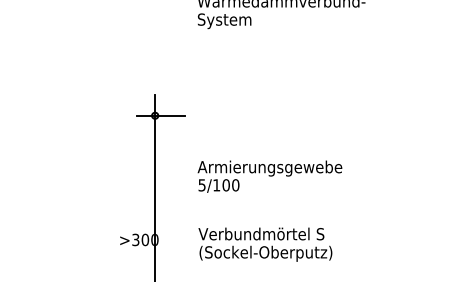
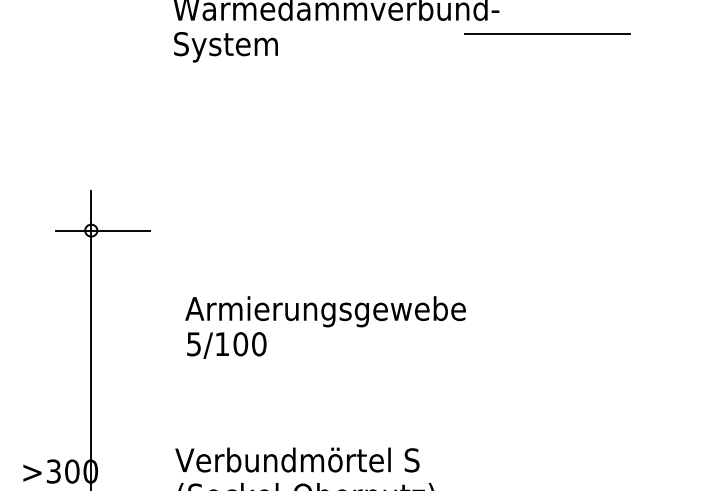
line: (390, 14) -> (547, 34), added
text: (269, 176) -> (324, 327), moved

